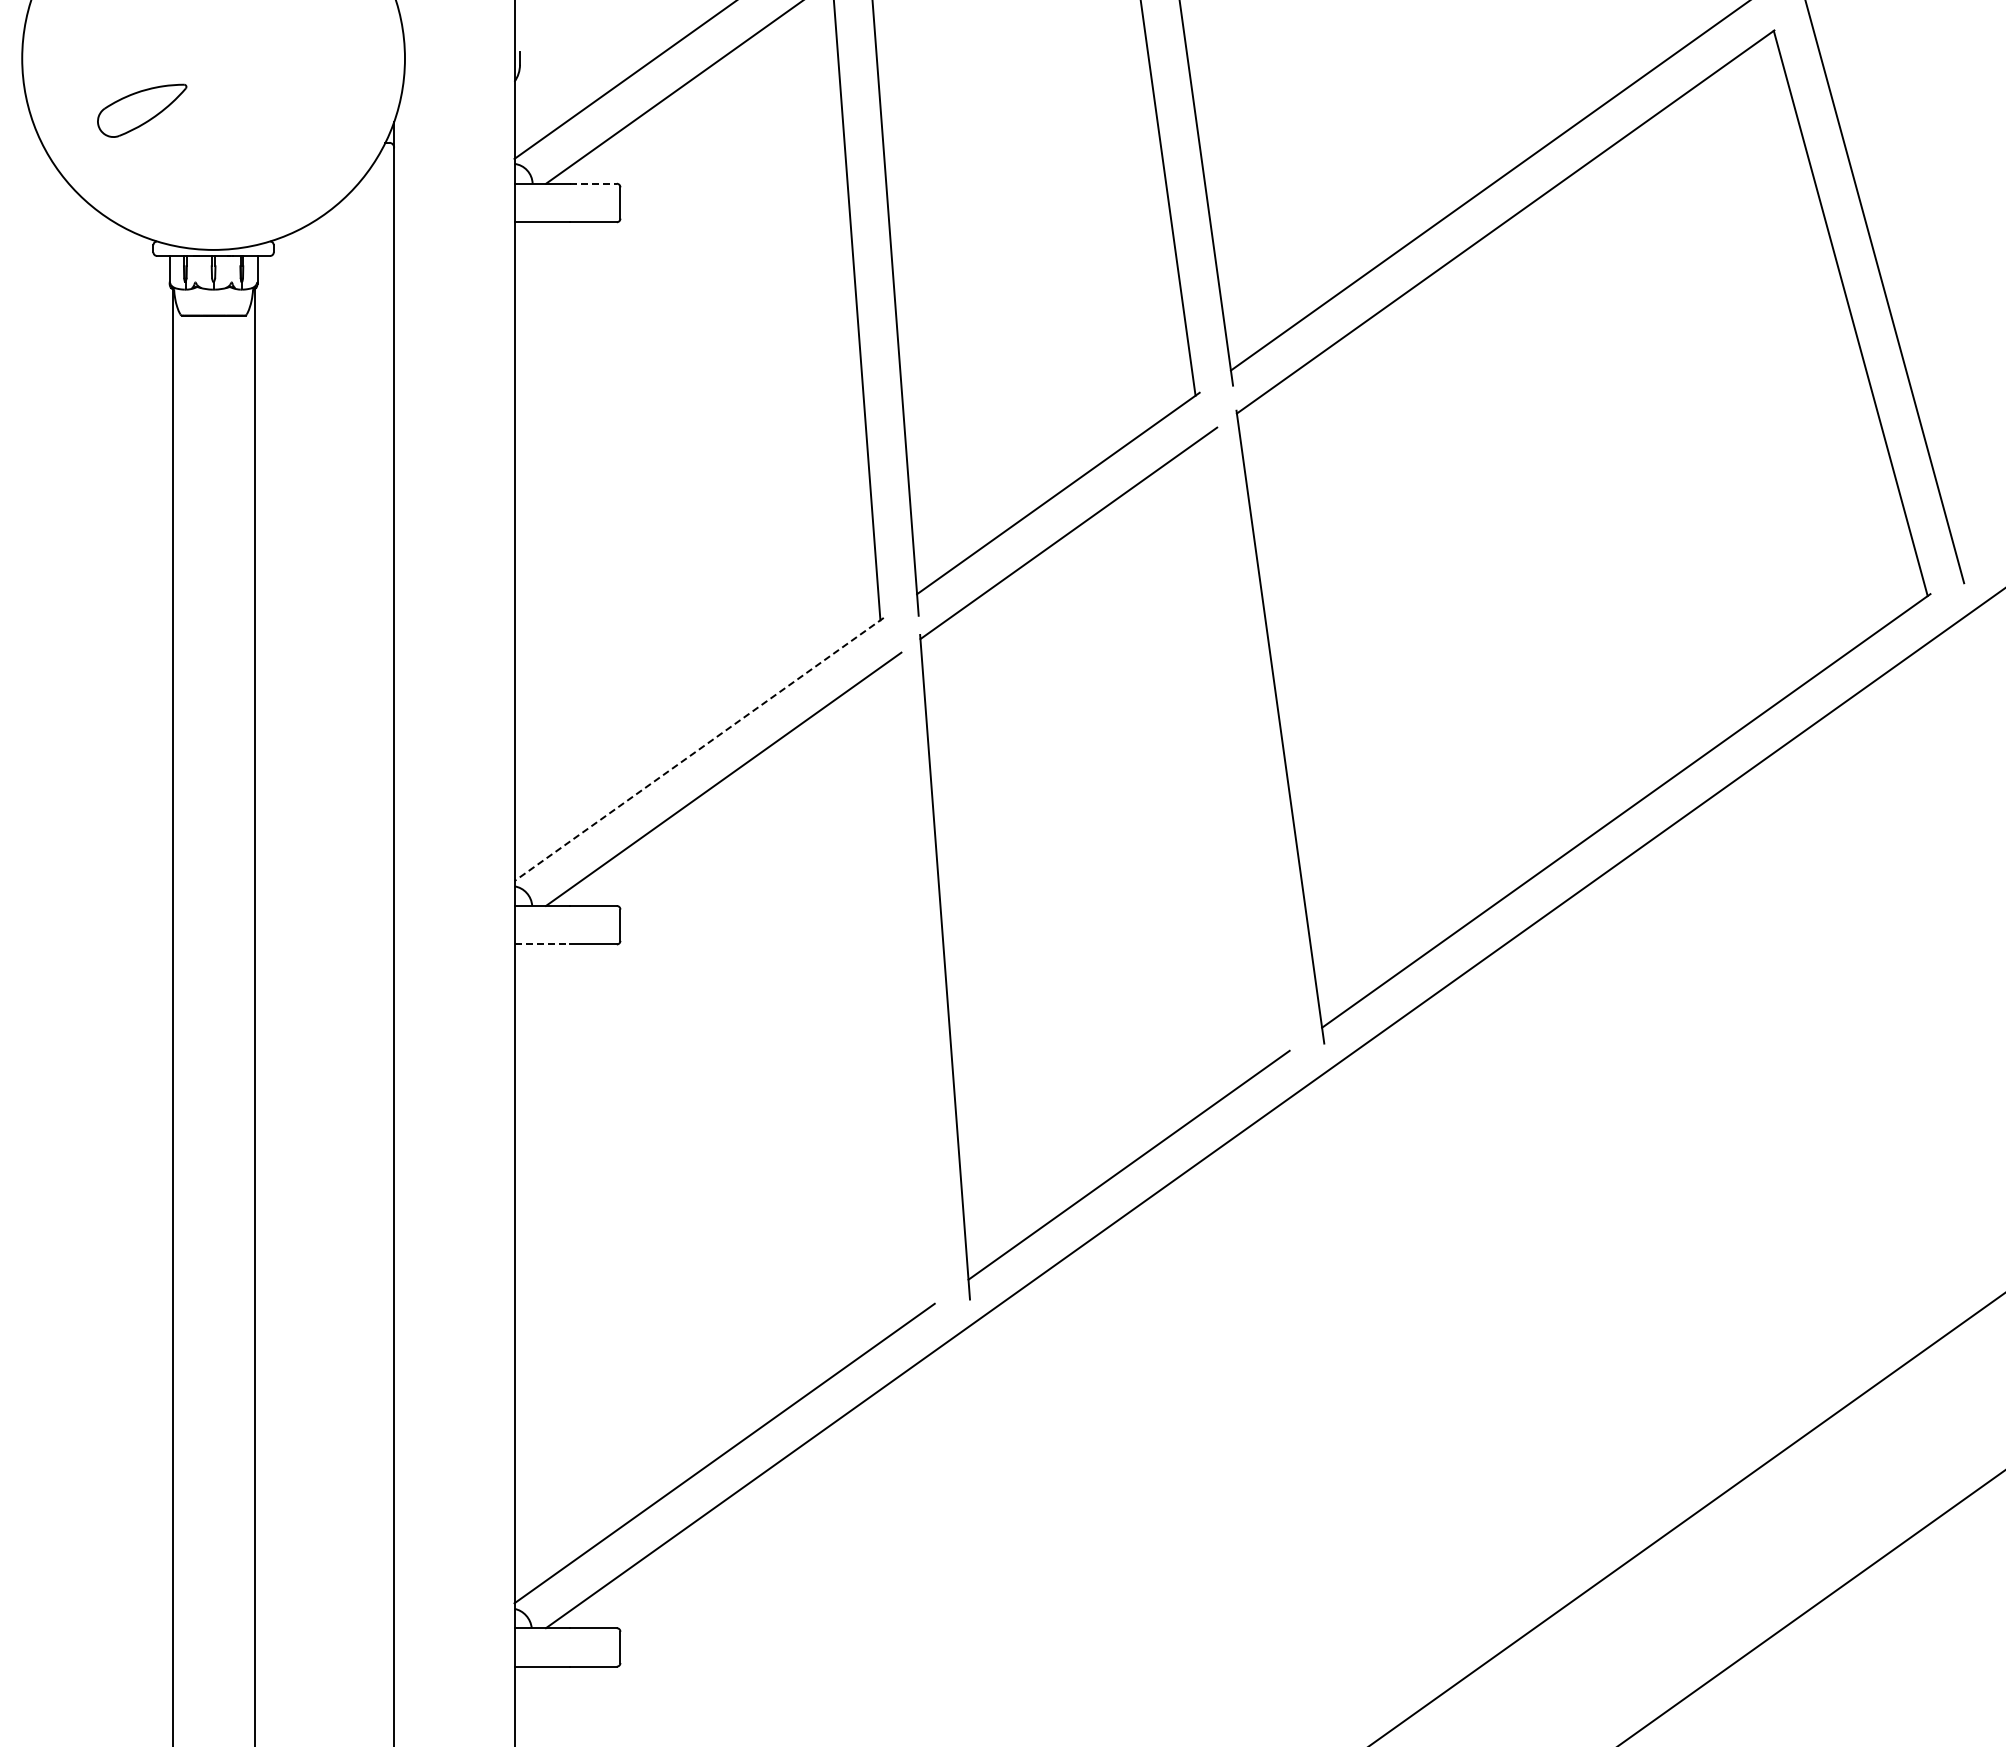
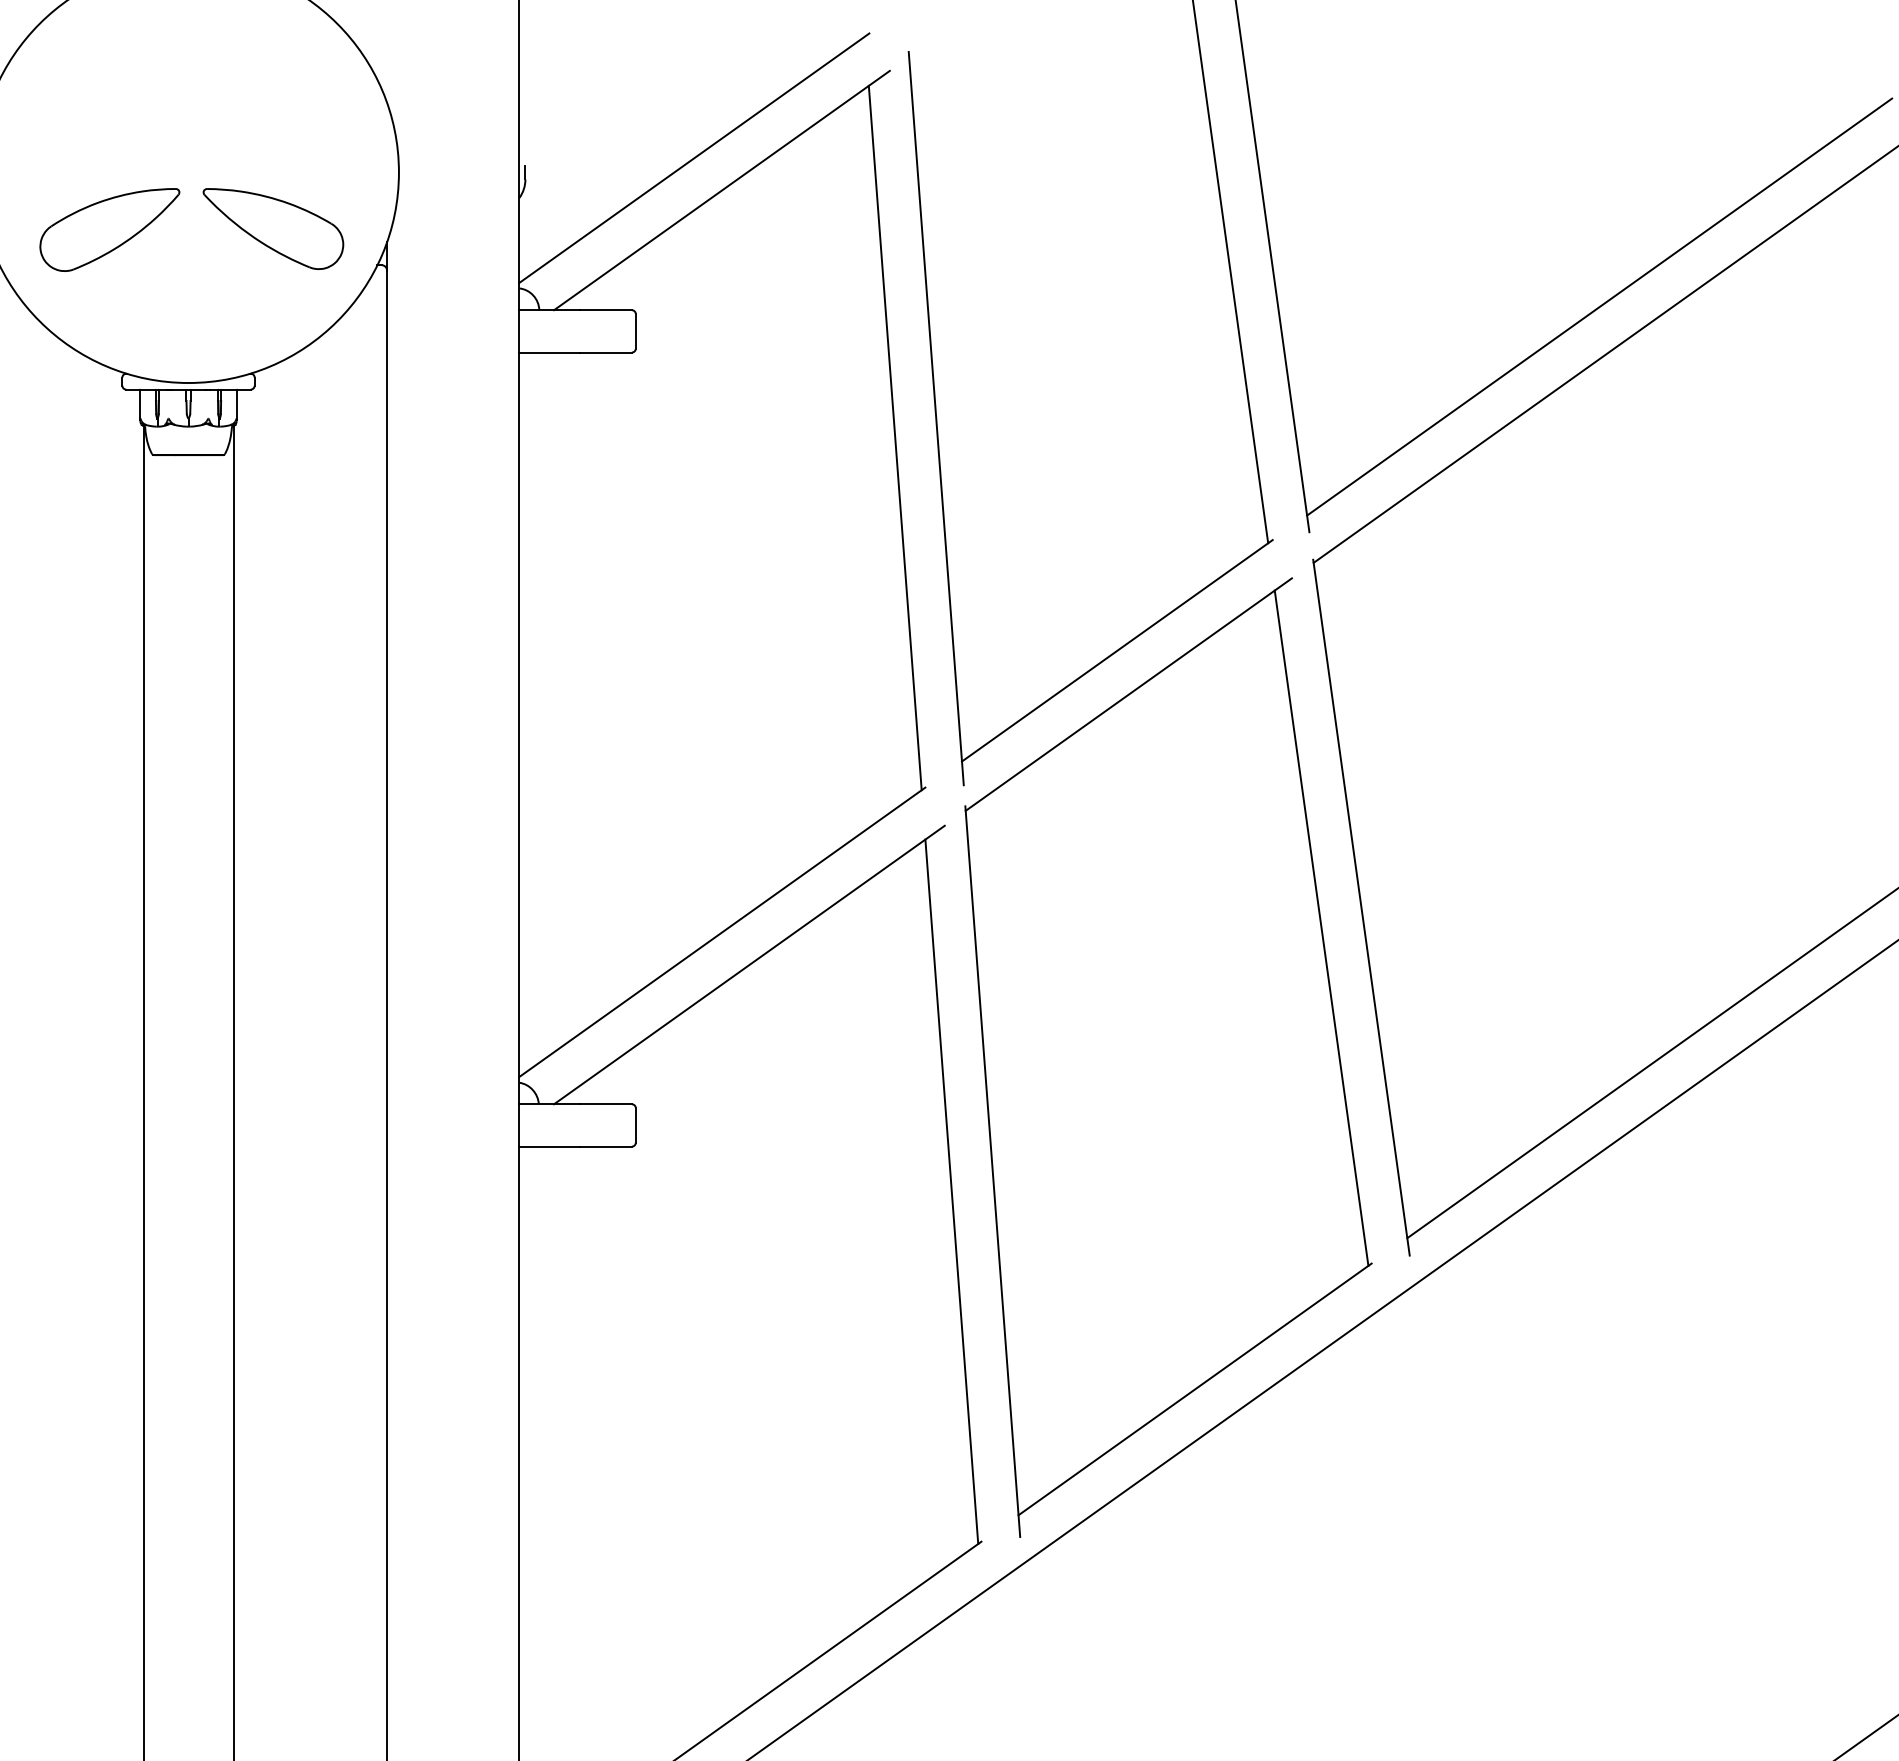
part: (290, 109) -> (273, 228), added
part: (142, 110) -> (110, 229), size x1.43
line: (593, 183) -> (606, 309), dashed -> solid
line: (1243, 745) -> (1320, 927), added
line: (699, 749) -> (722, 932), dashed -> solid
line: (542, 944) -> (550, 1146), dashed -> solid
line: (907, 985) -> (951, 1191), added

